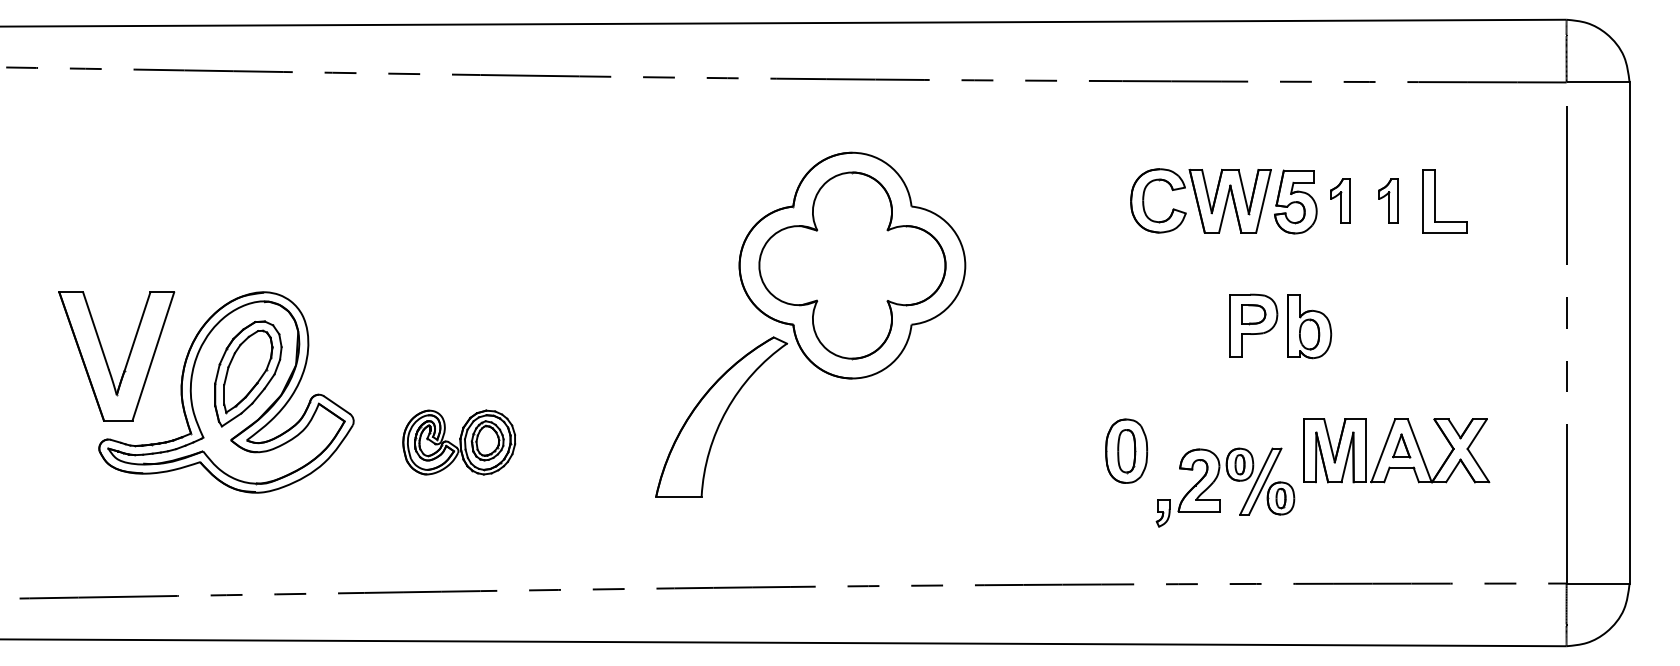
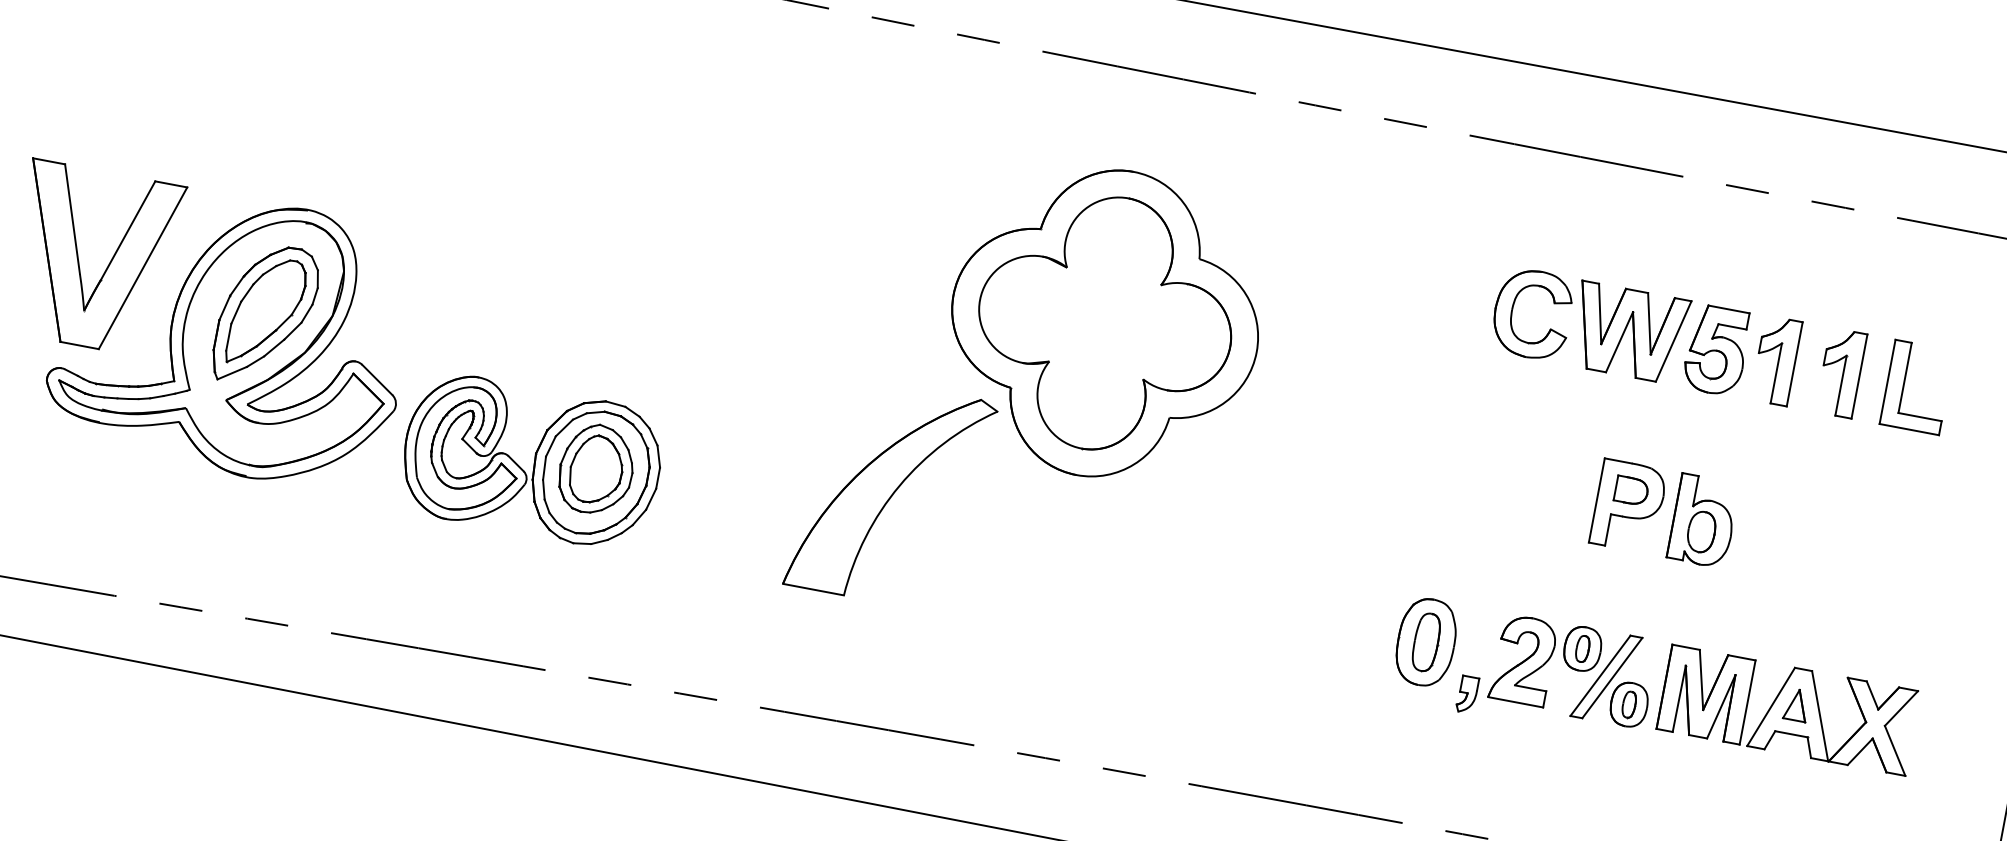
part: (1339, 201) -> (1775, 360), size x1.43
part: (1388, 201) -> (1841, 373), size x1.43
part: (459, 442) -> (532, 461), size x1.67
part: (1231, 479) -> (1567, 666), moved

